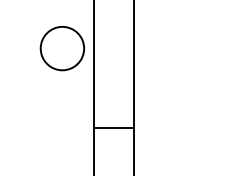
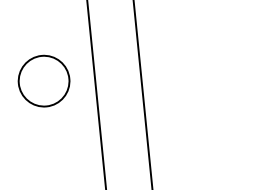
circle: (62, 48) -> (44, 81), moved
line: (113, 127) -> (124, 145), removed

